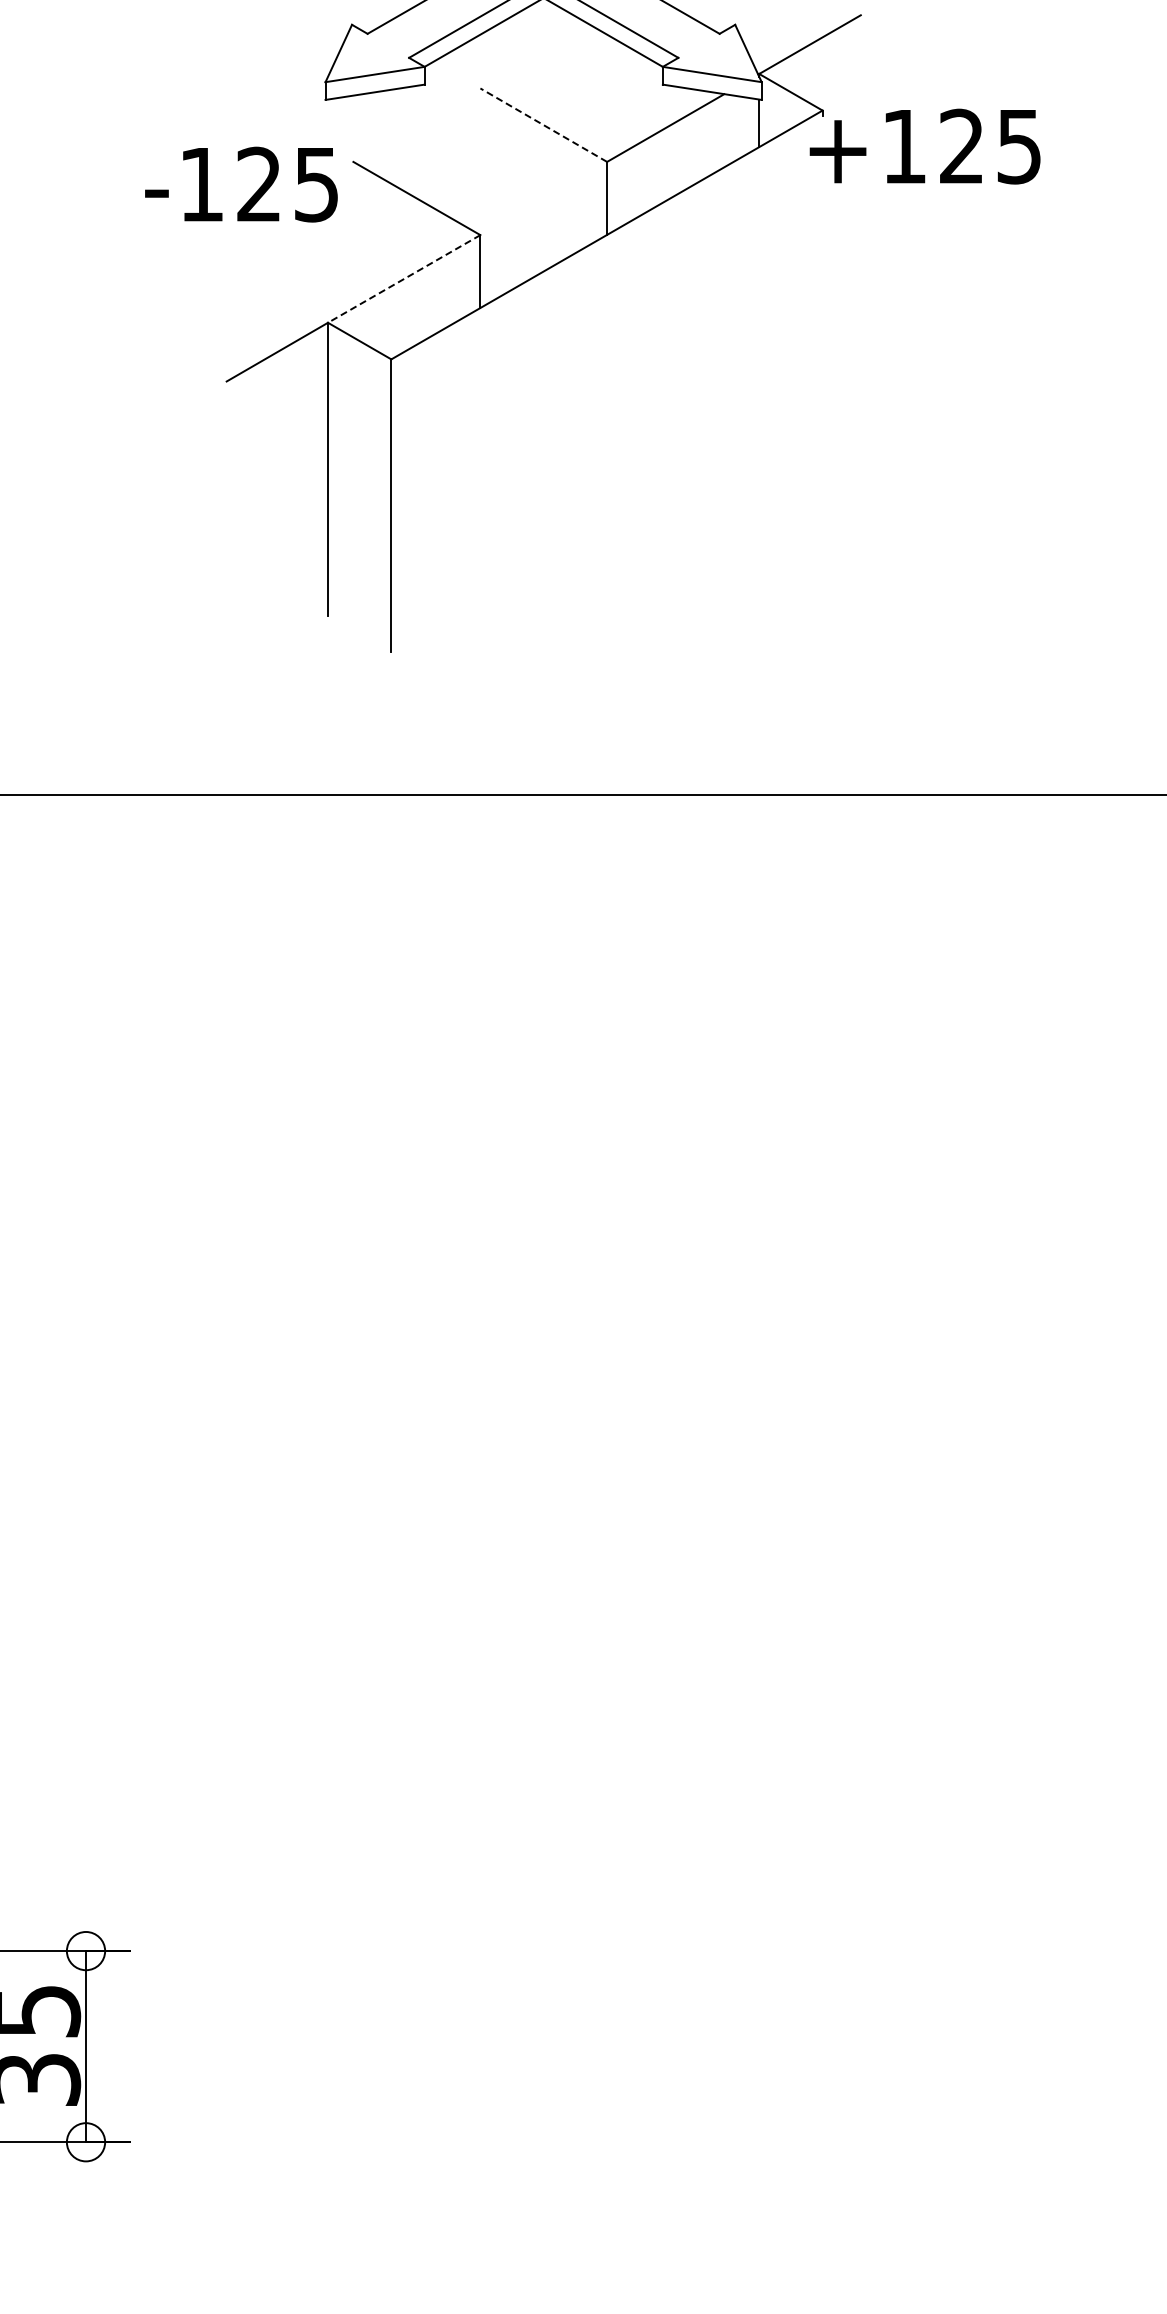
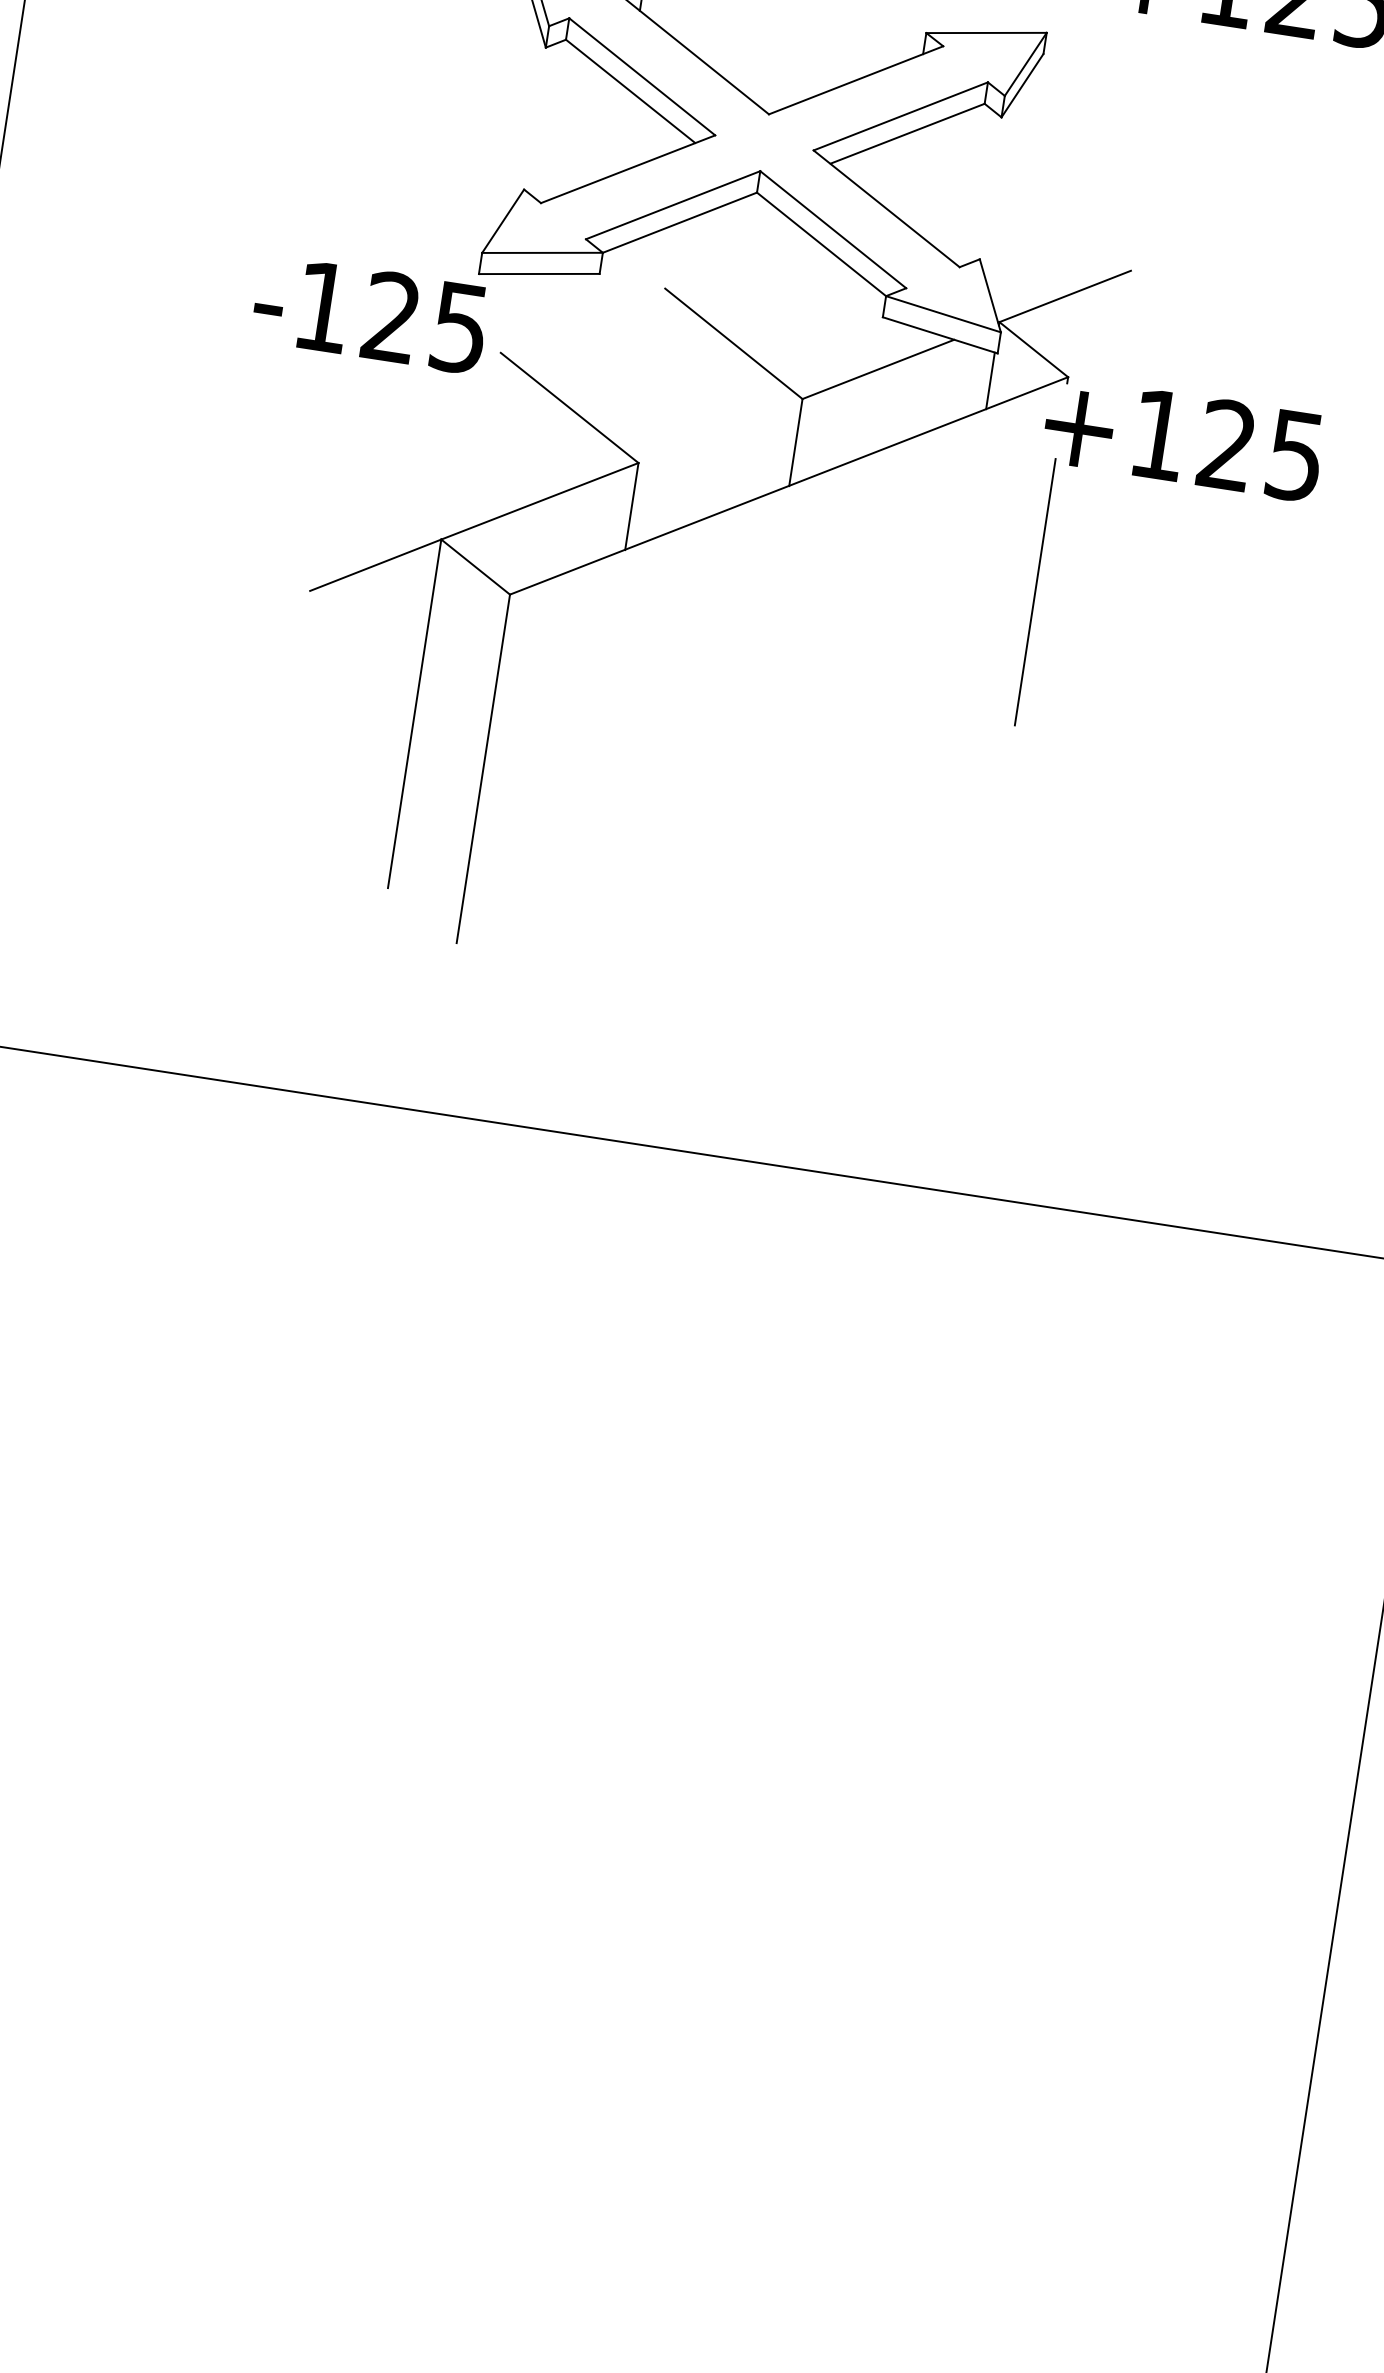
line: (543, 124) -> (733, 342), dashed -> solid
text: (241, 184) -> (370, 314), moved
line: (404, 278) -> (540, 500), dashed -> solid
line: (822, 291) -> (1035, 592), added

